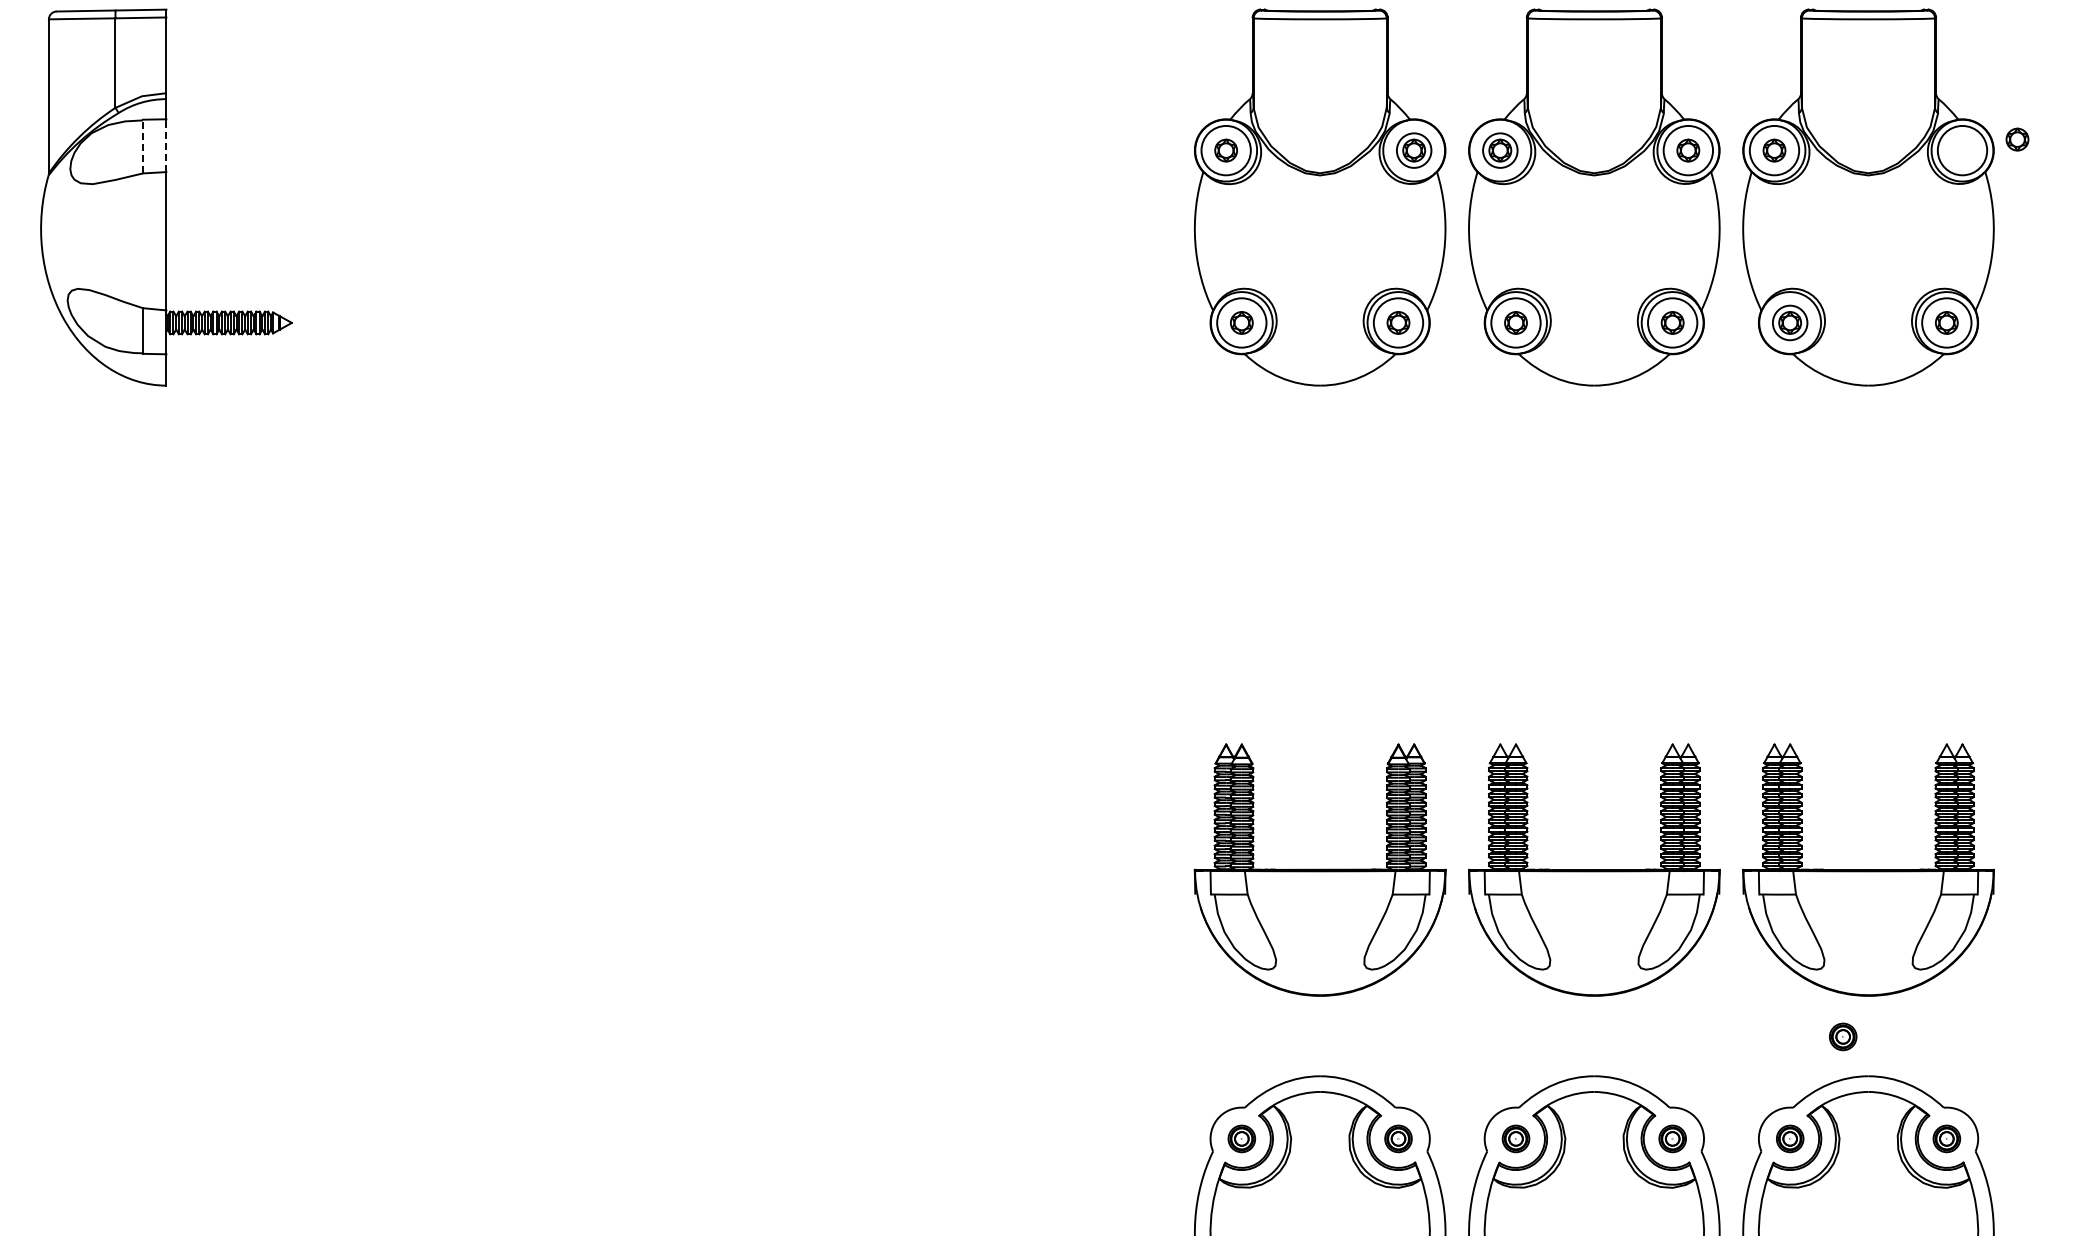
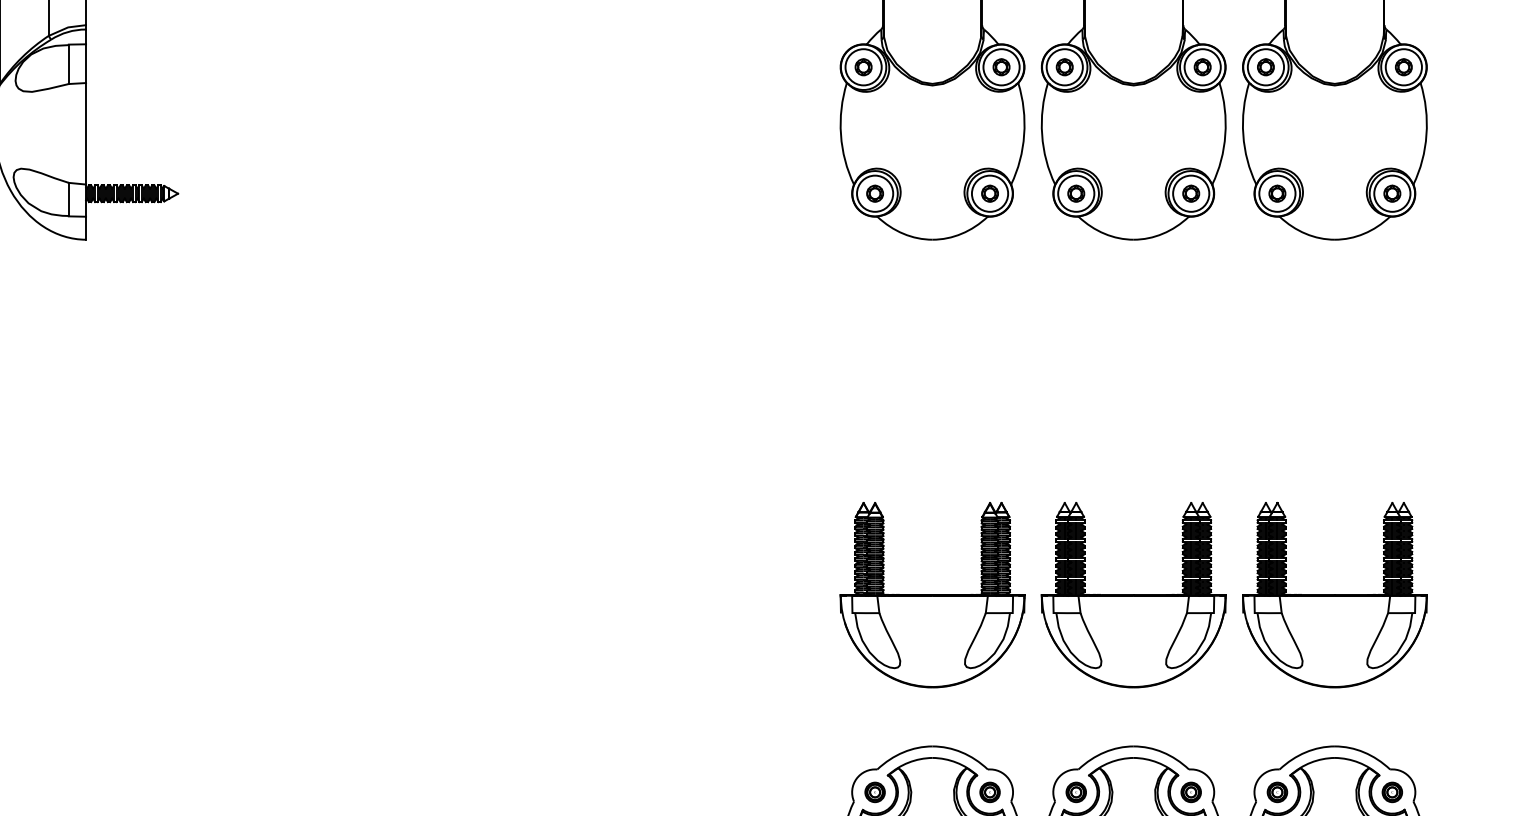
part: (2017, 139) -> (1403, 67), moved
line: (166, 145) -> (86, 63), dashed -> solid
line: (142, 146) -> (68, 64), dashed -> solid
circle: (1413, 150) -> (1001, 67), size x1.43
circle: (1500, 150) -> (1064, 67), size x1.43
circle: (1789, 322) -> (1276, 193), size x1.43
part: (1843, 1036) -> (1316, 717), removed

